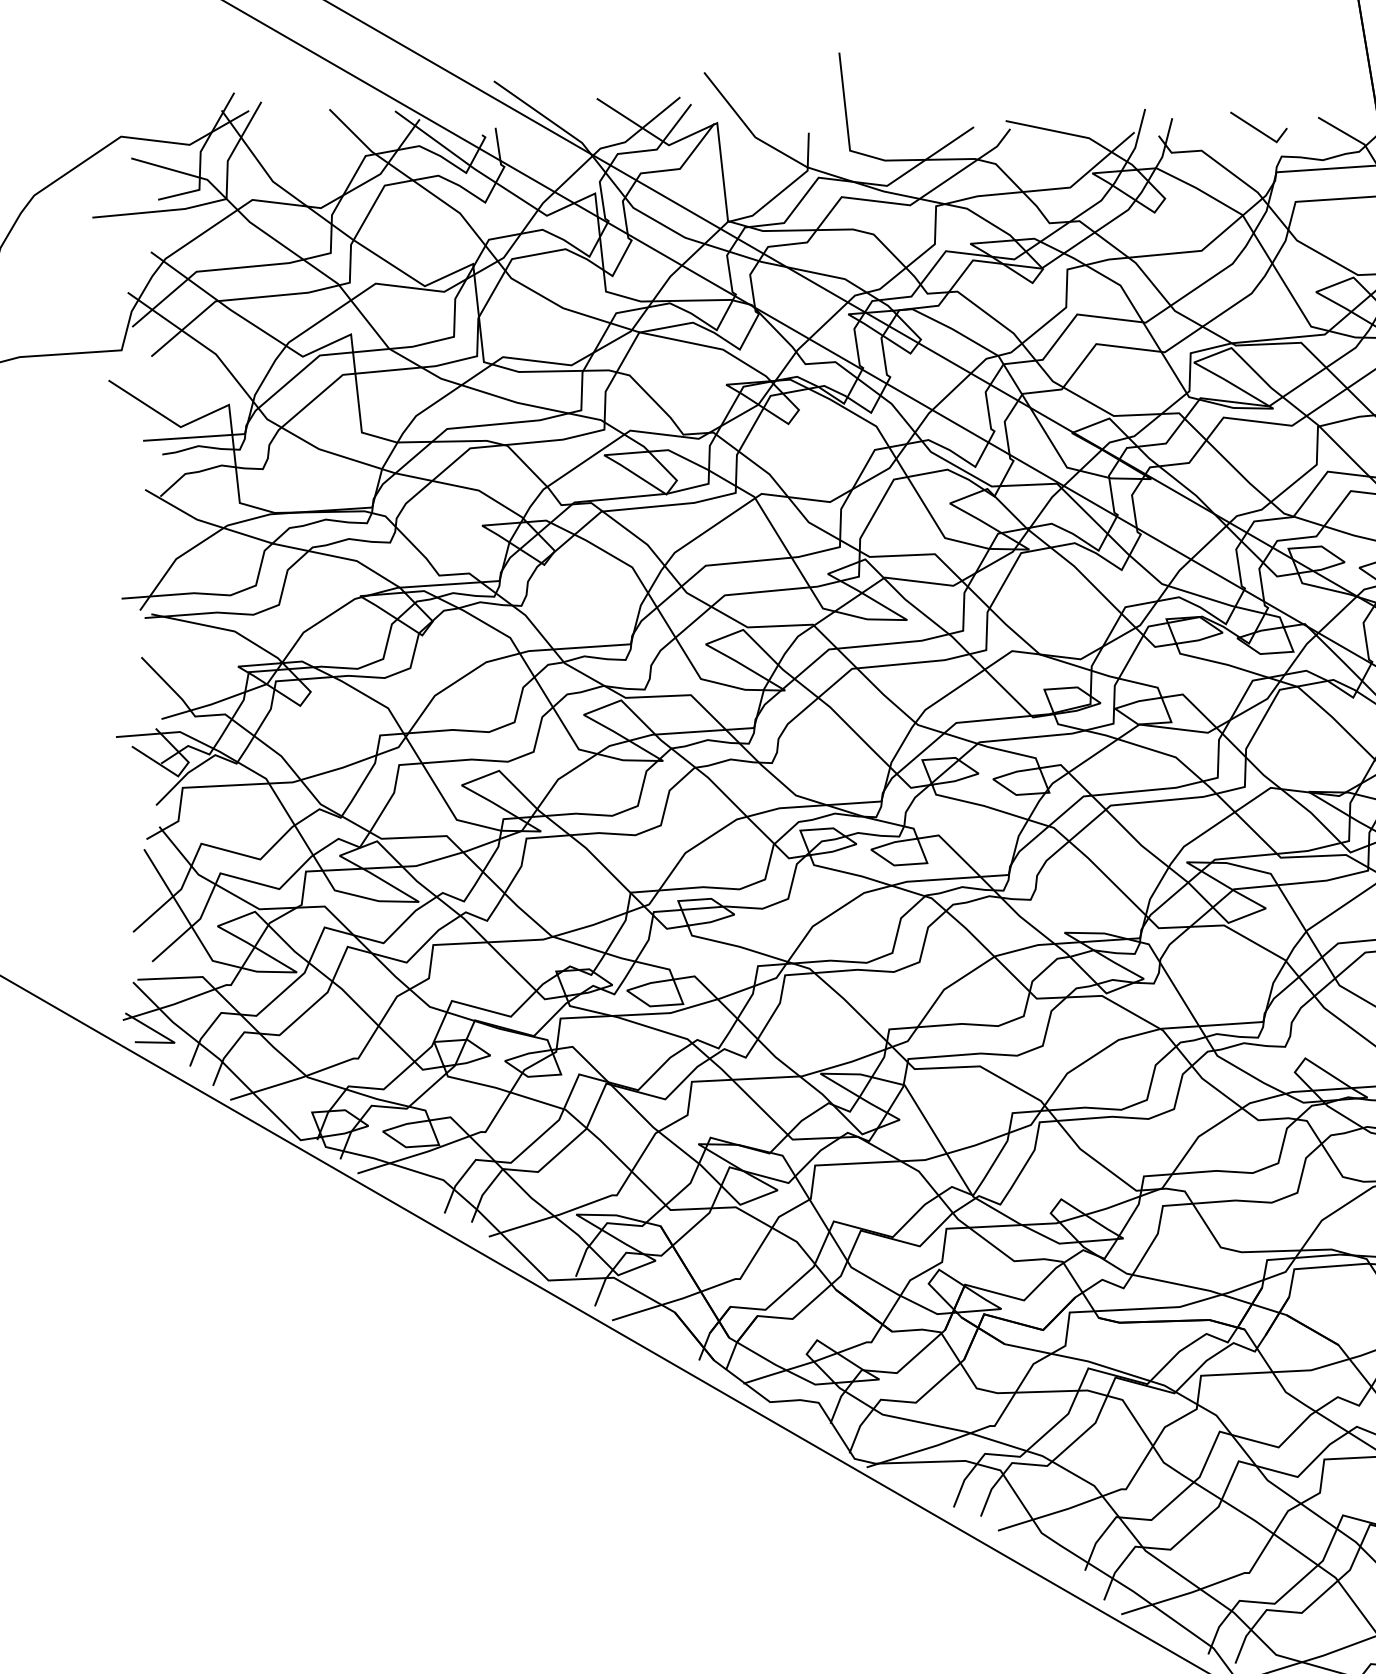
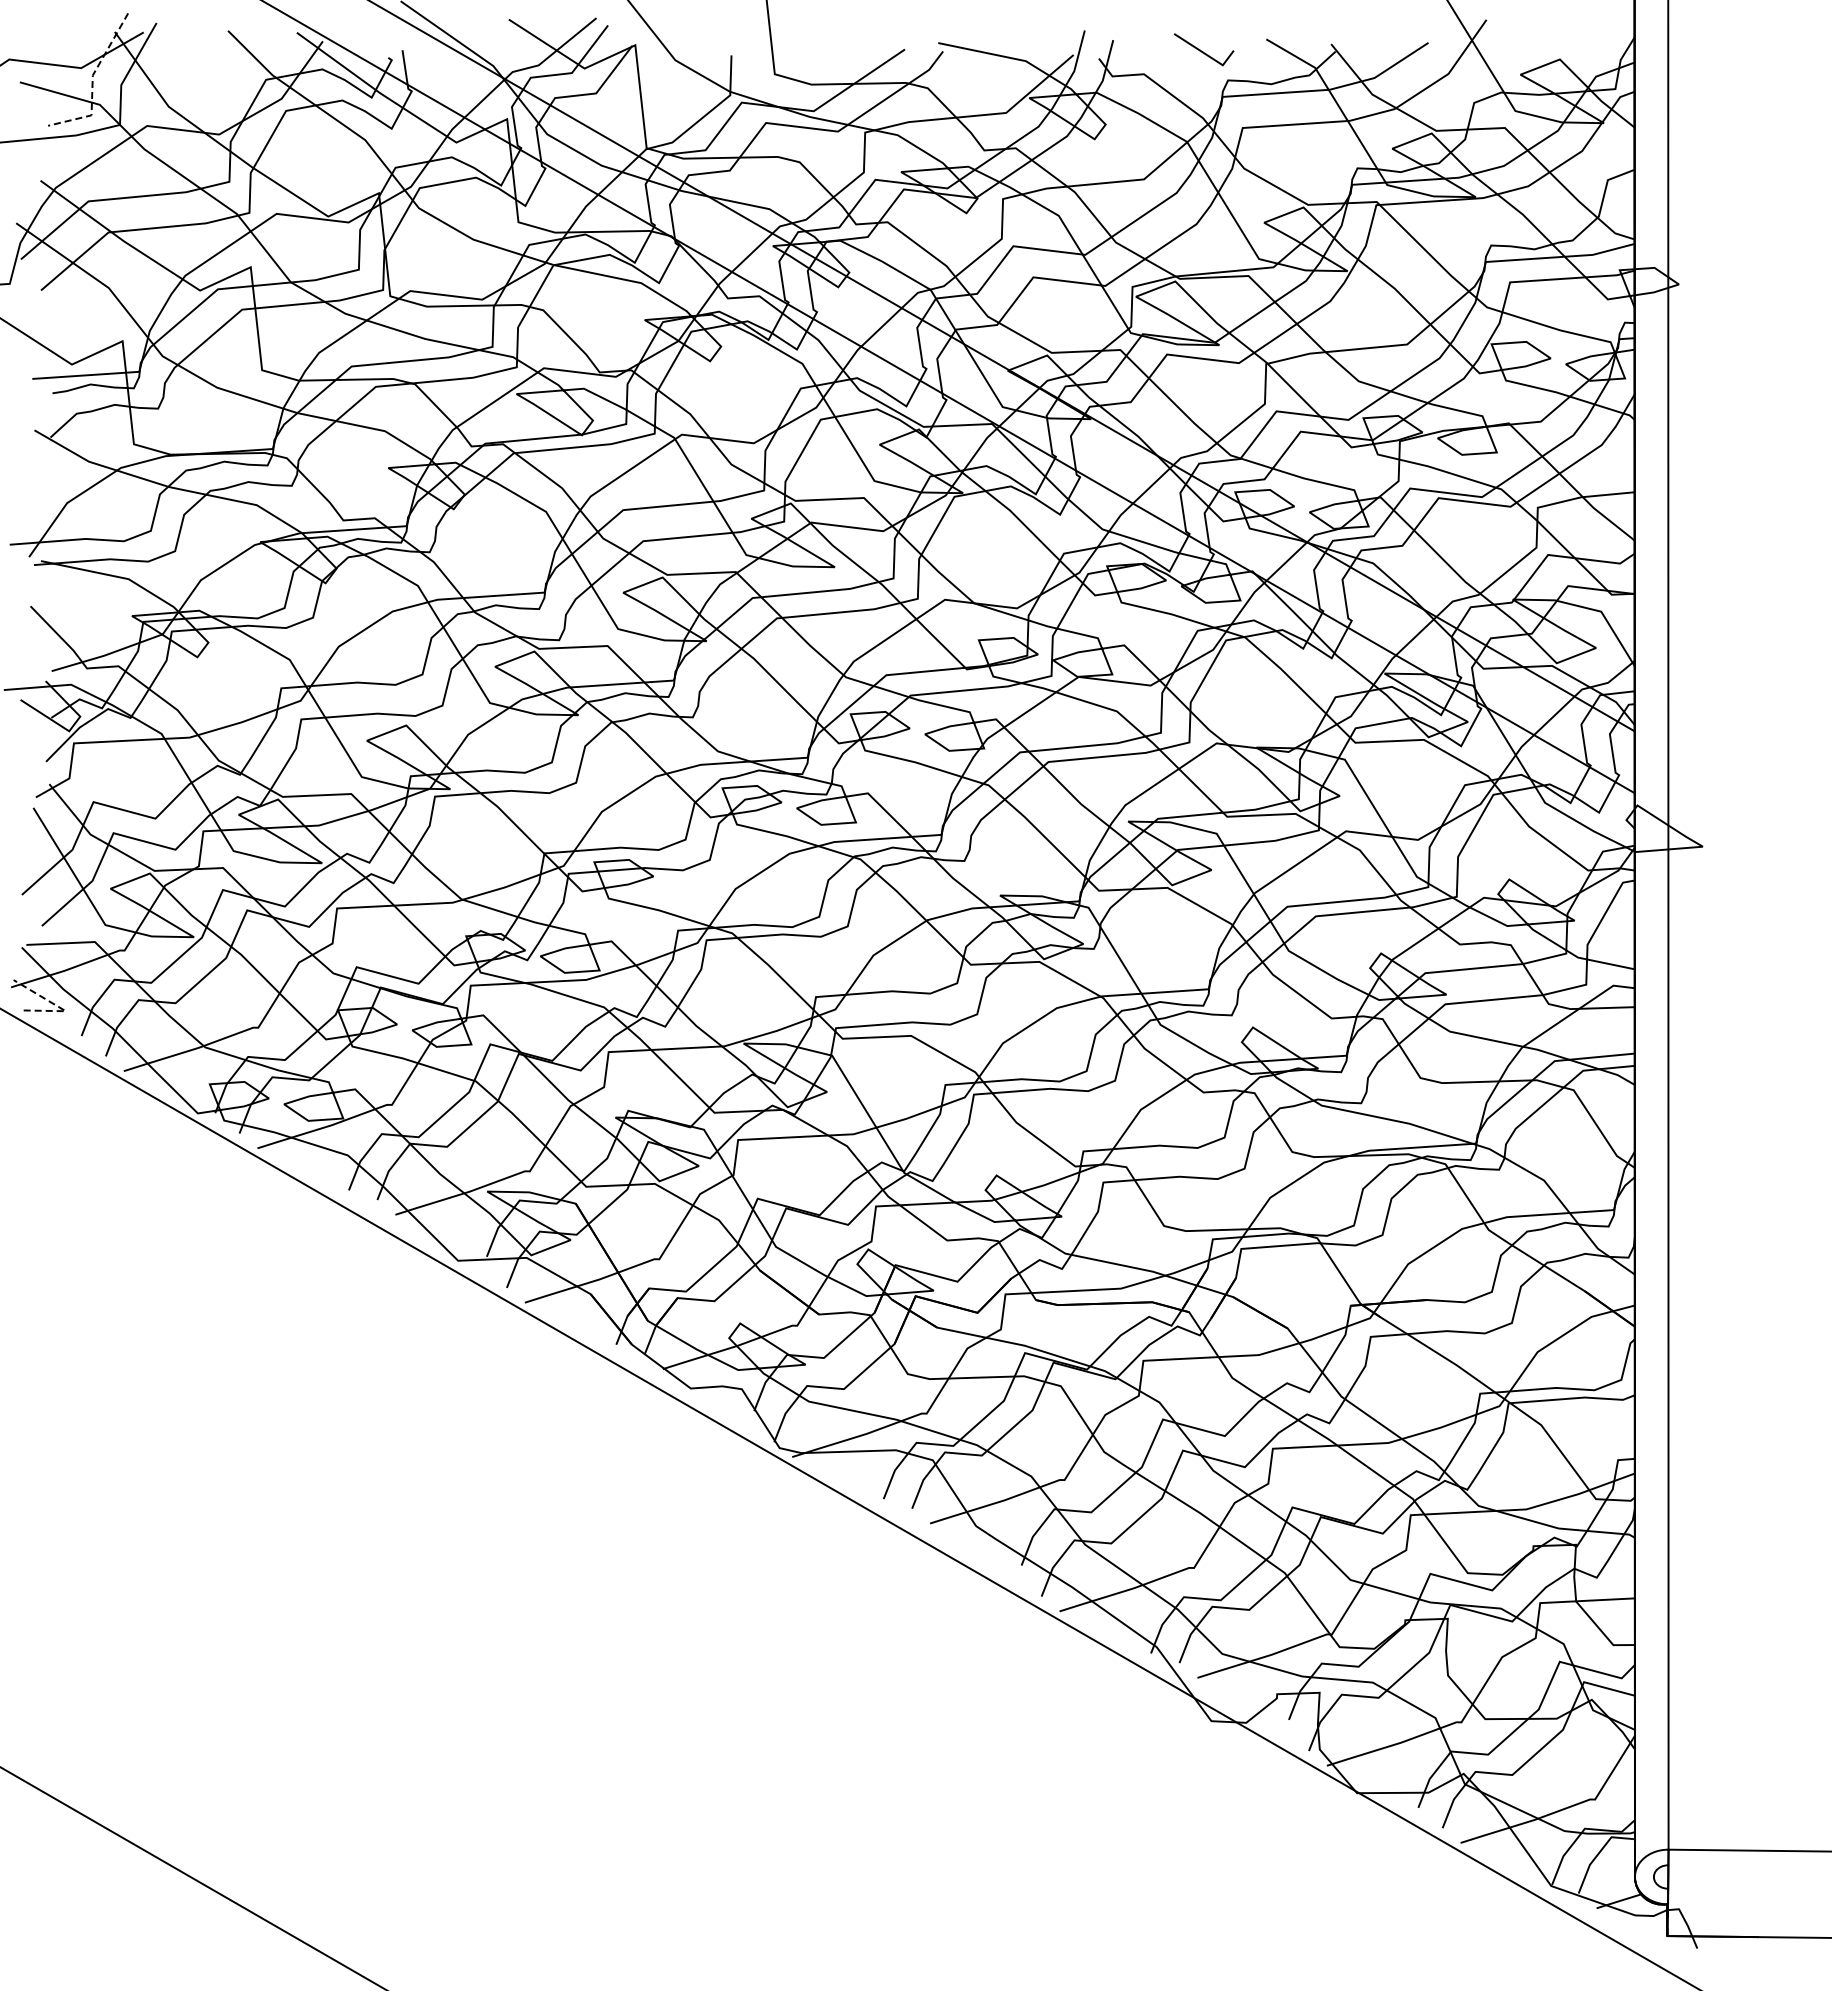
line: (200, 158) -> (92, 82), solid -> dashed
line: (168, 1038) -> (58, 1006), solid -> dashed

